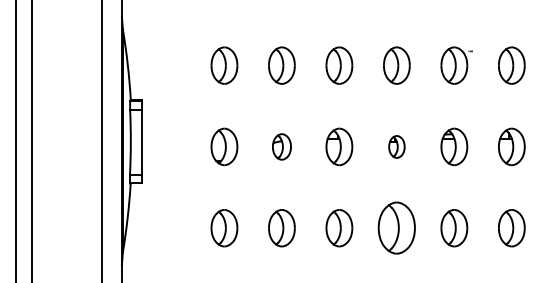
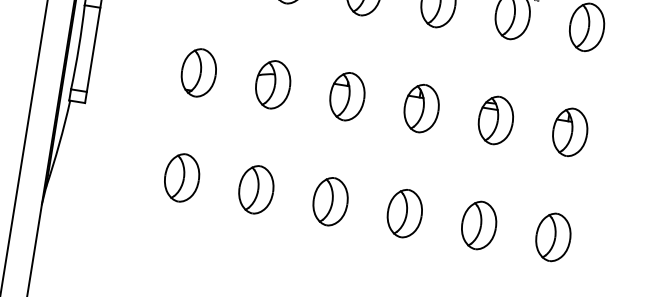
part: (281, 146) -> (272, 84), size x1.43
part: (396, 146) -> (421, 107), size x1.67
part: (396, 228) -> (404, 213), size x0.71

